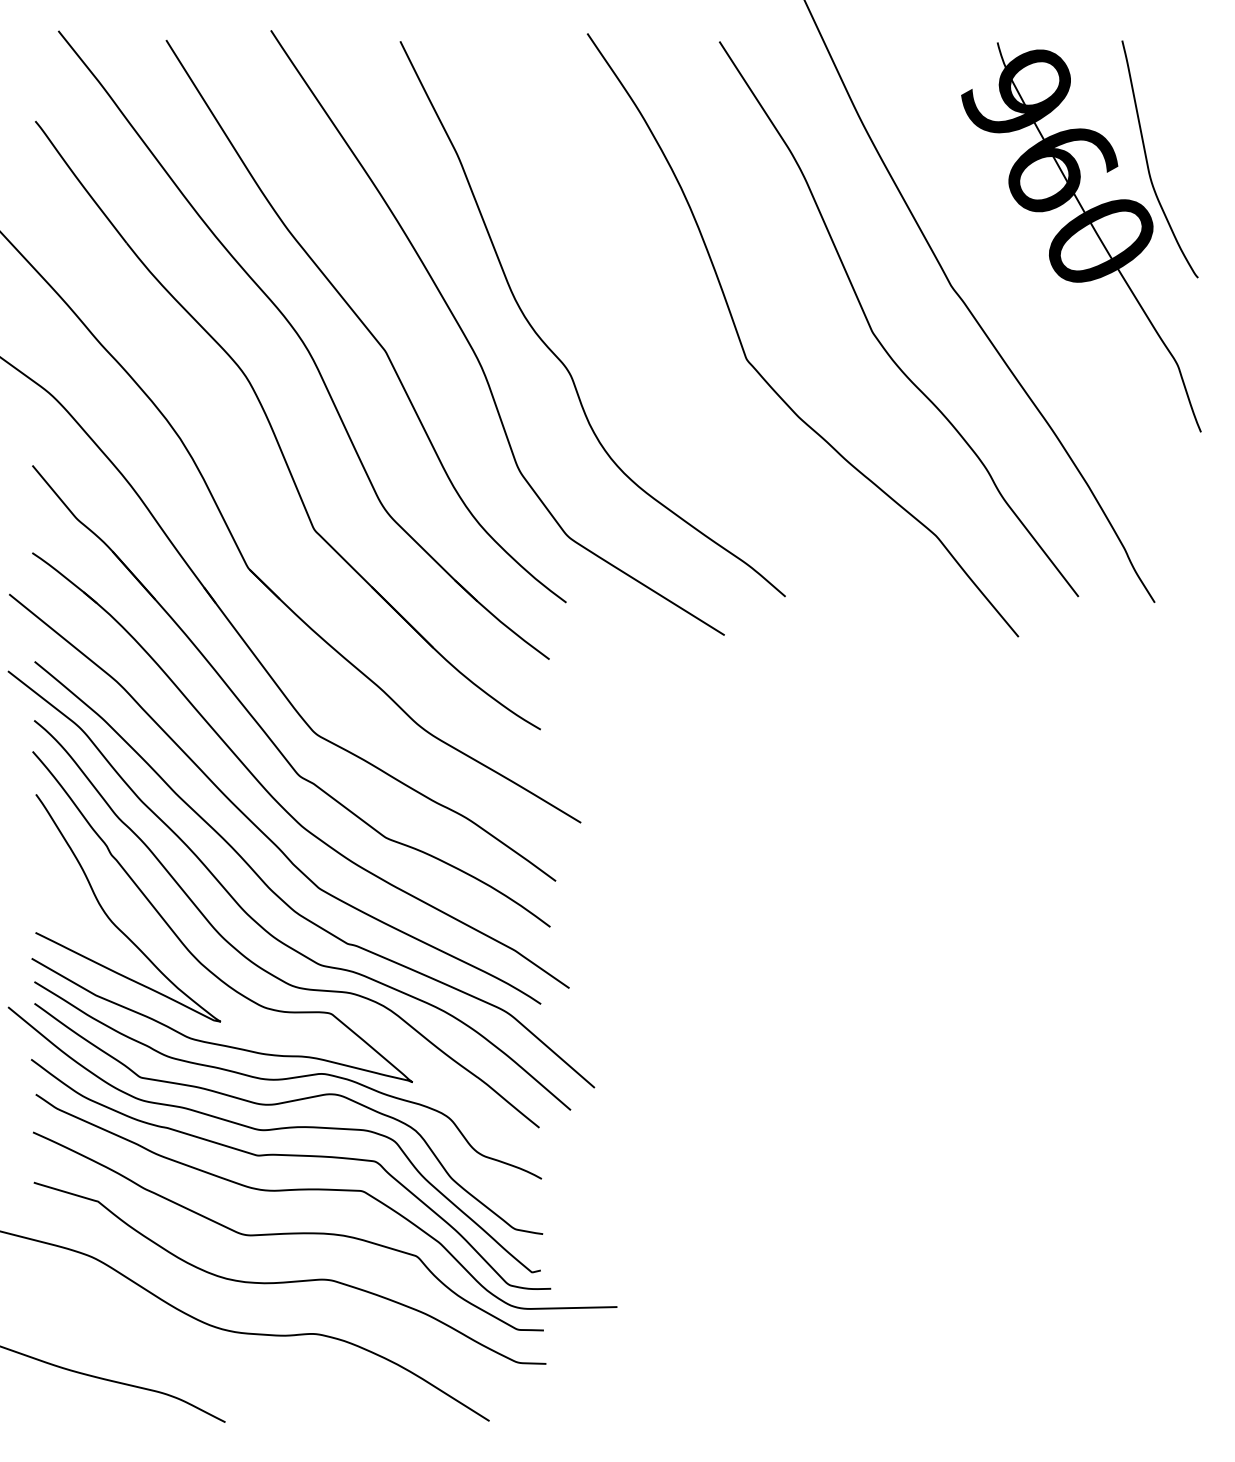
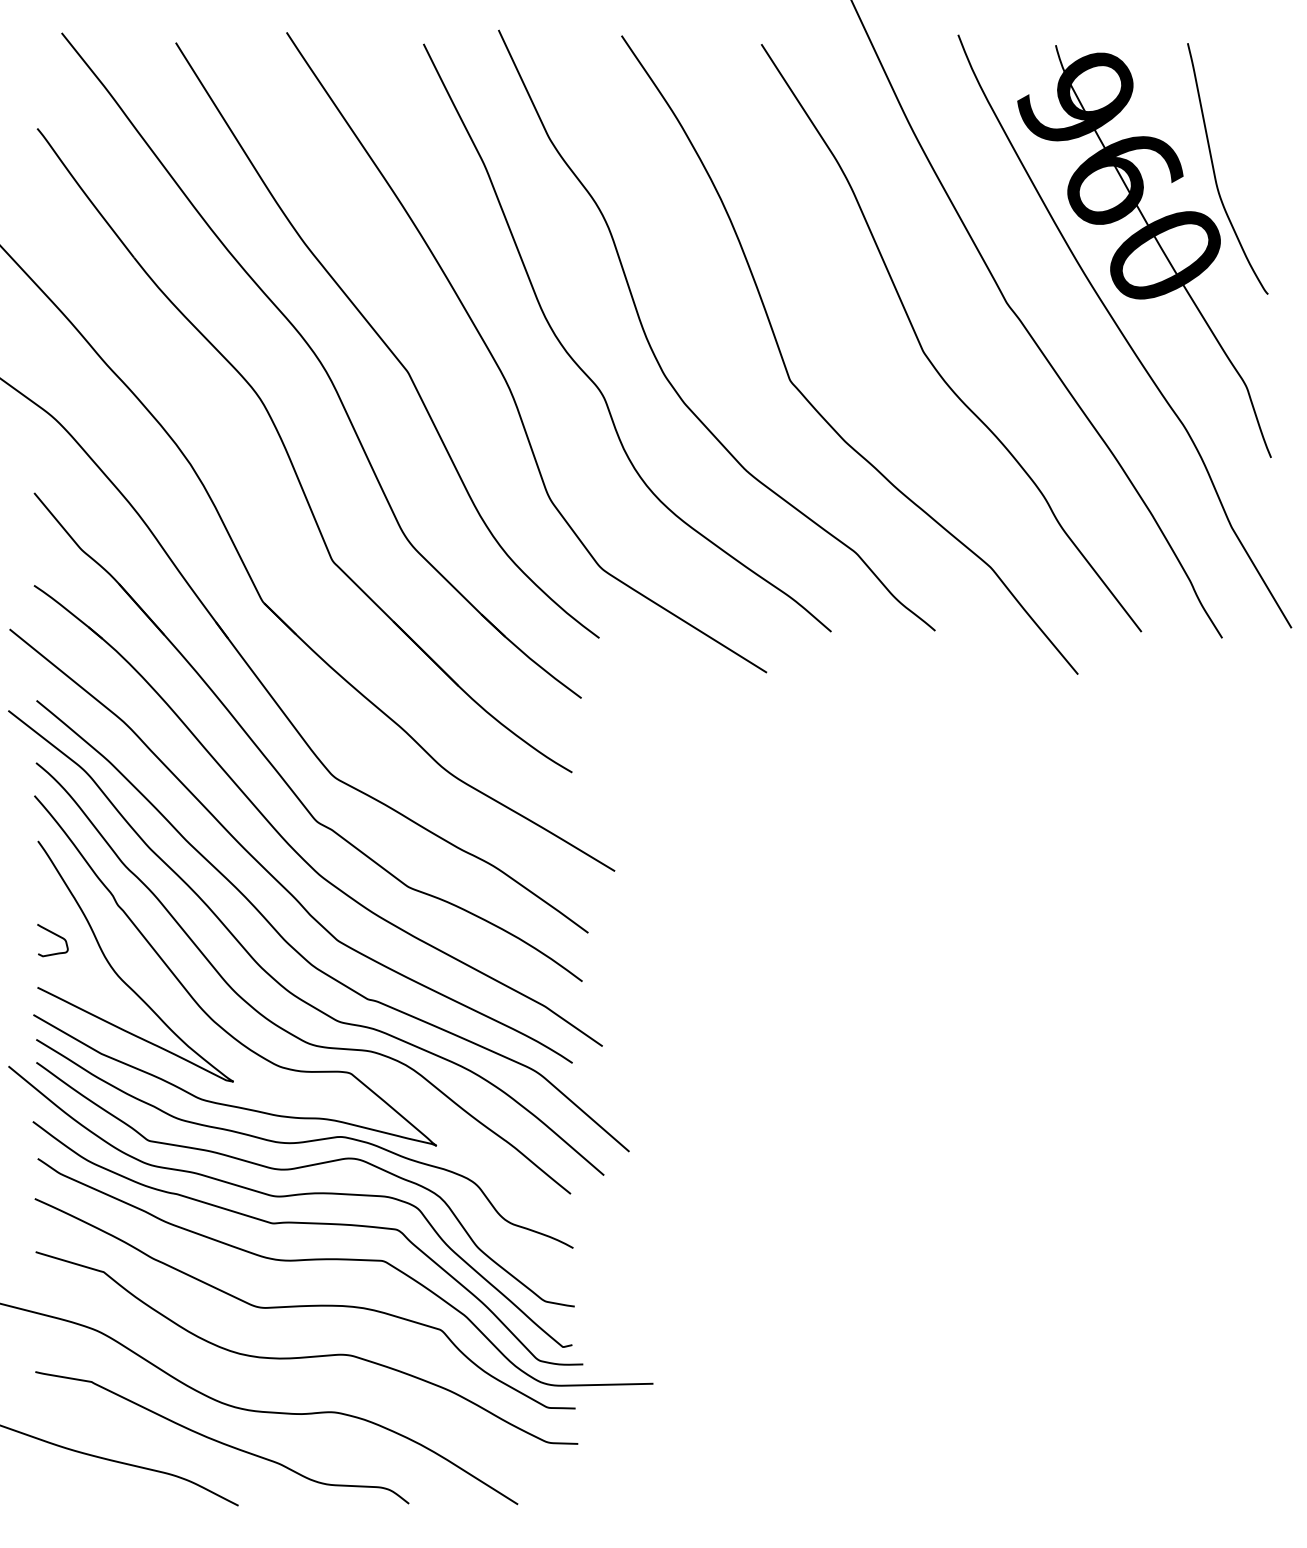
curve: (1060, 313) -> (1122, 332), added
curve: (621, 339) -> (657, 359), added
curve: (52, 883) -> (55, 935), added
curve: (208, 1361) -> (220, 1441), added

